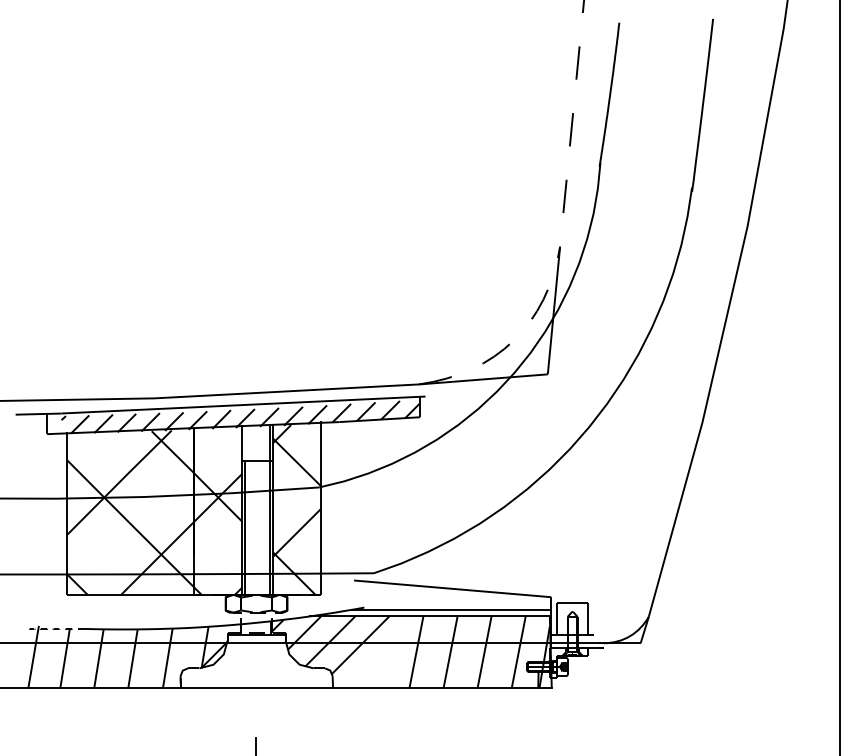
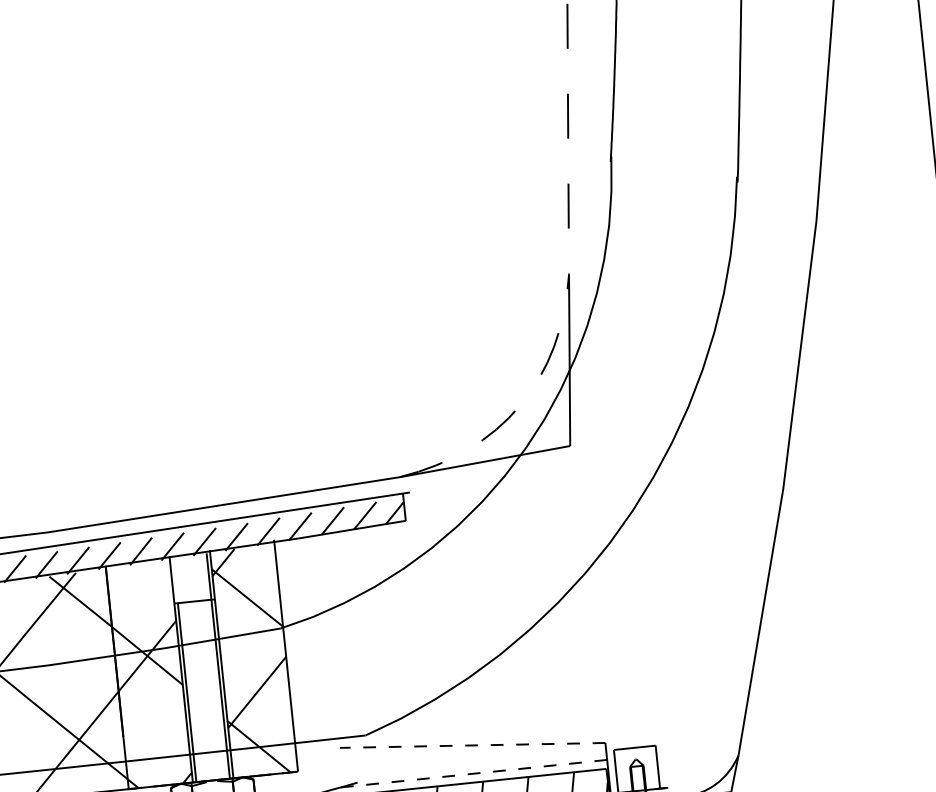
line: (452, 588) -> (472, 744), solid -> dashed
line: (451, 609) -> (474, 773), solid -> dashed

